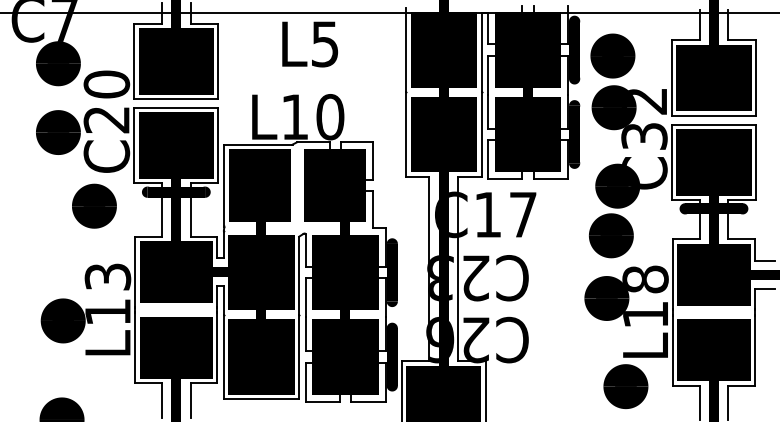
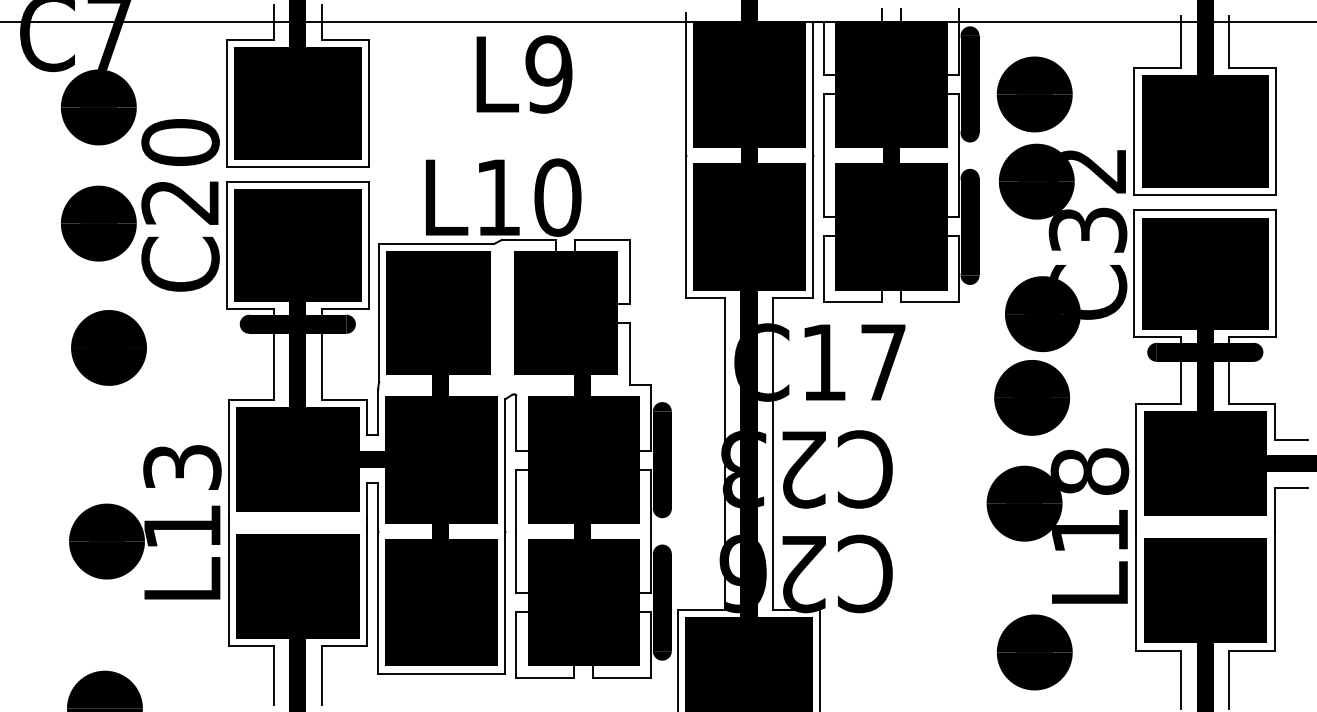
text: (324, 44) -> (547, 74), L5 -> L9
part: (94, 205) -> (109, 346), moved
part: (625, 386) -> (1034, 652), moved

